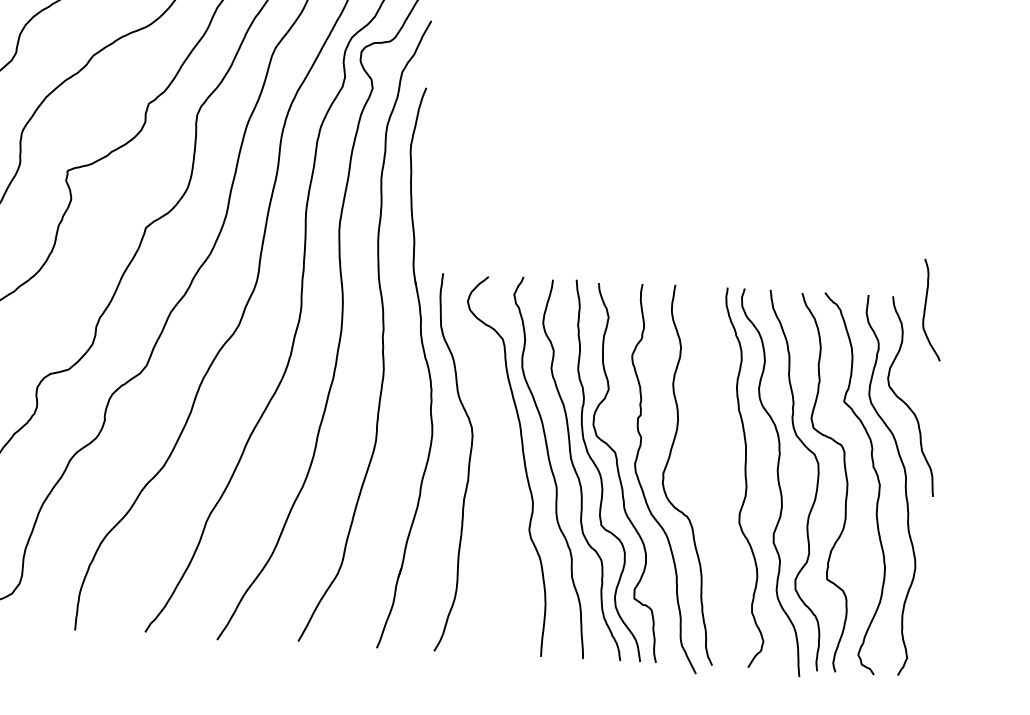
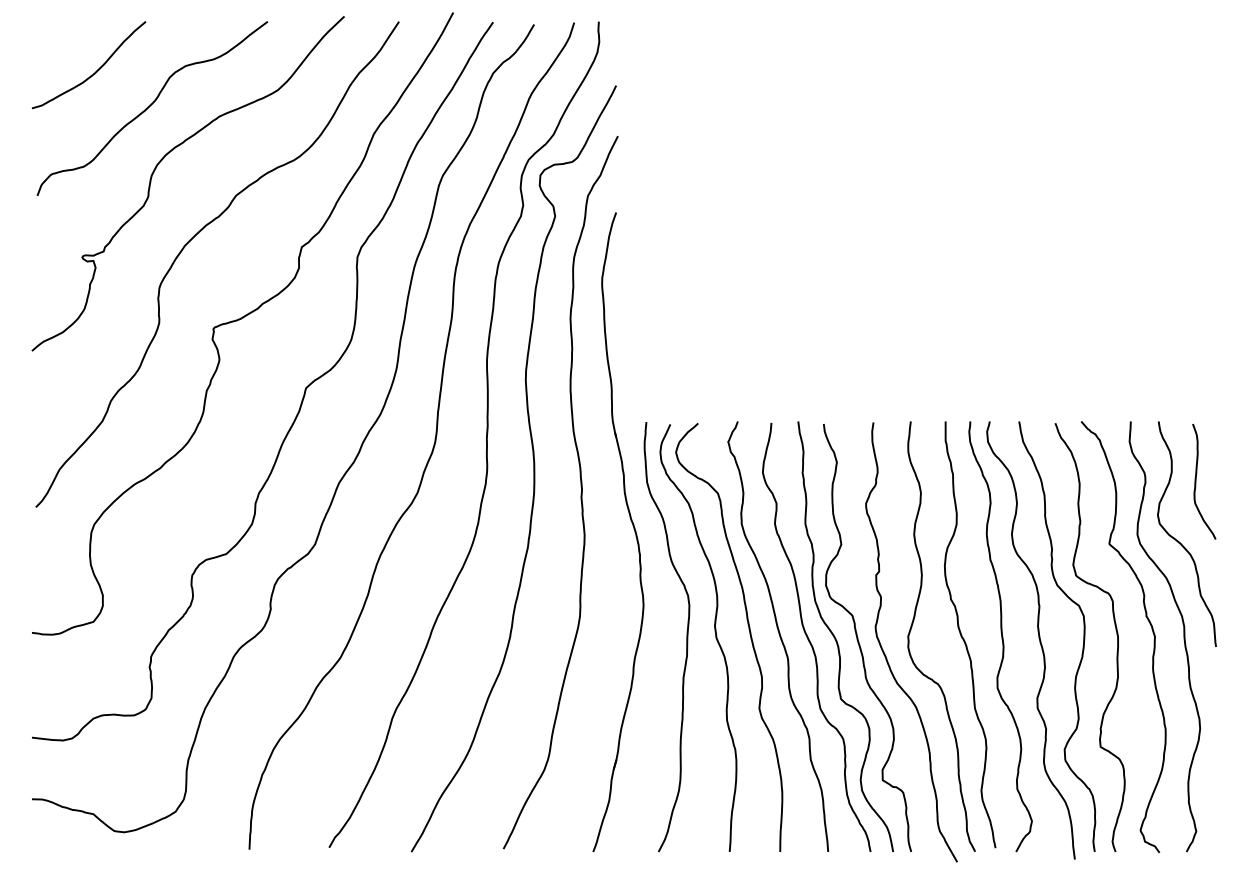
curve: (925, 309) -> (1196, 481), moved
curve: (494, 465) -> (715, 637), added
curve: (712, 477) -> (964, 638), added

